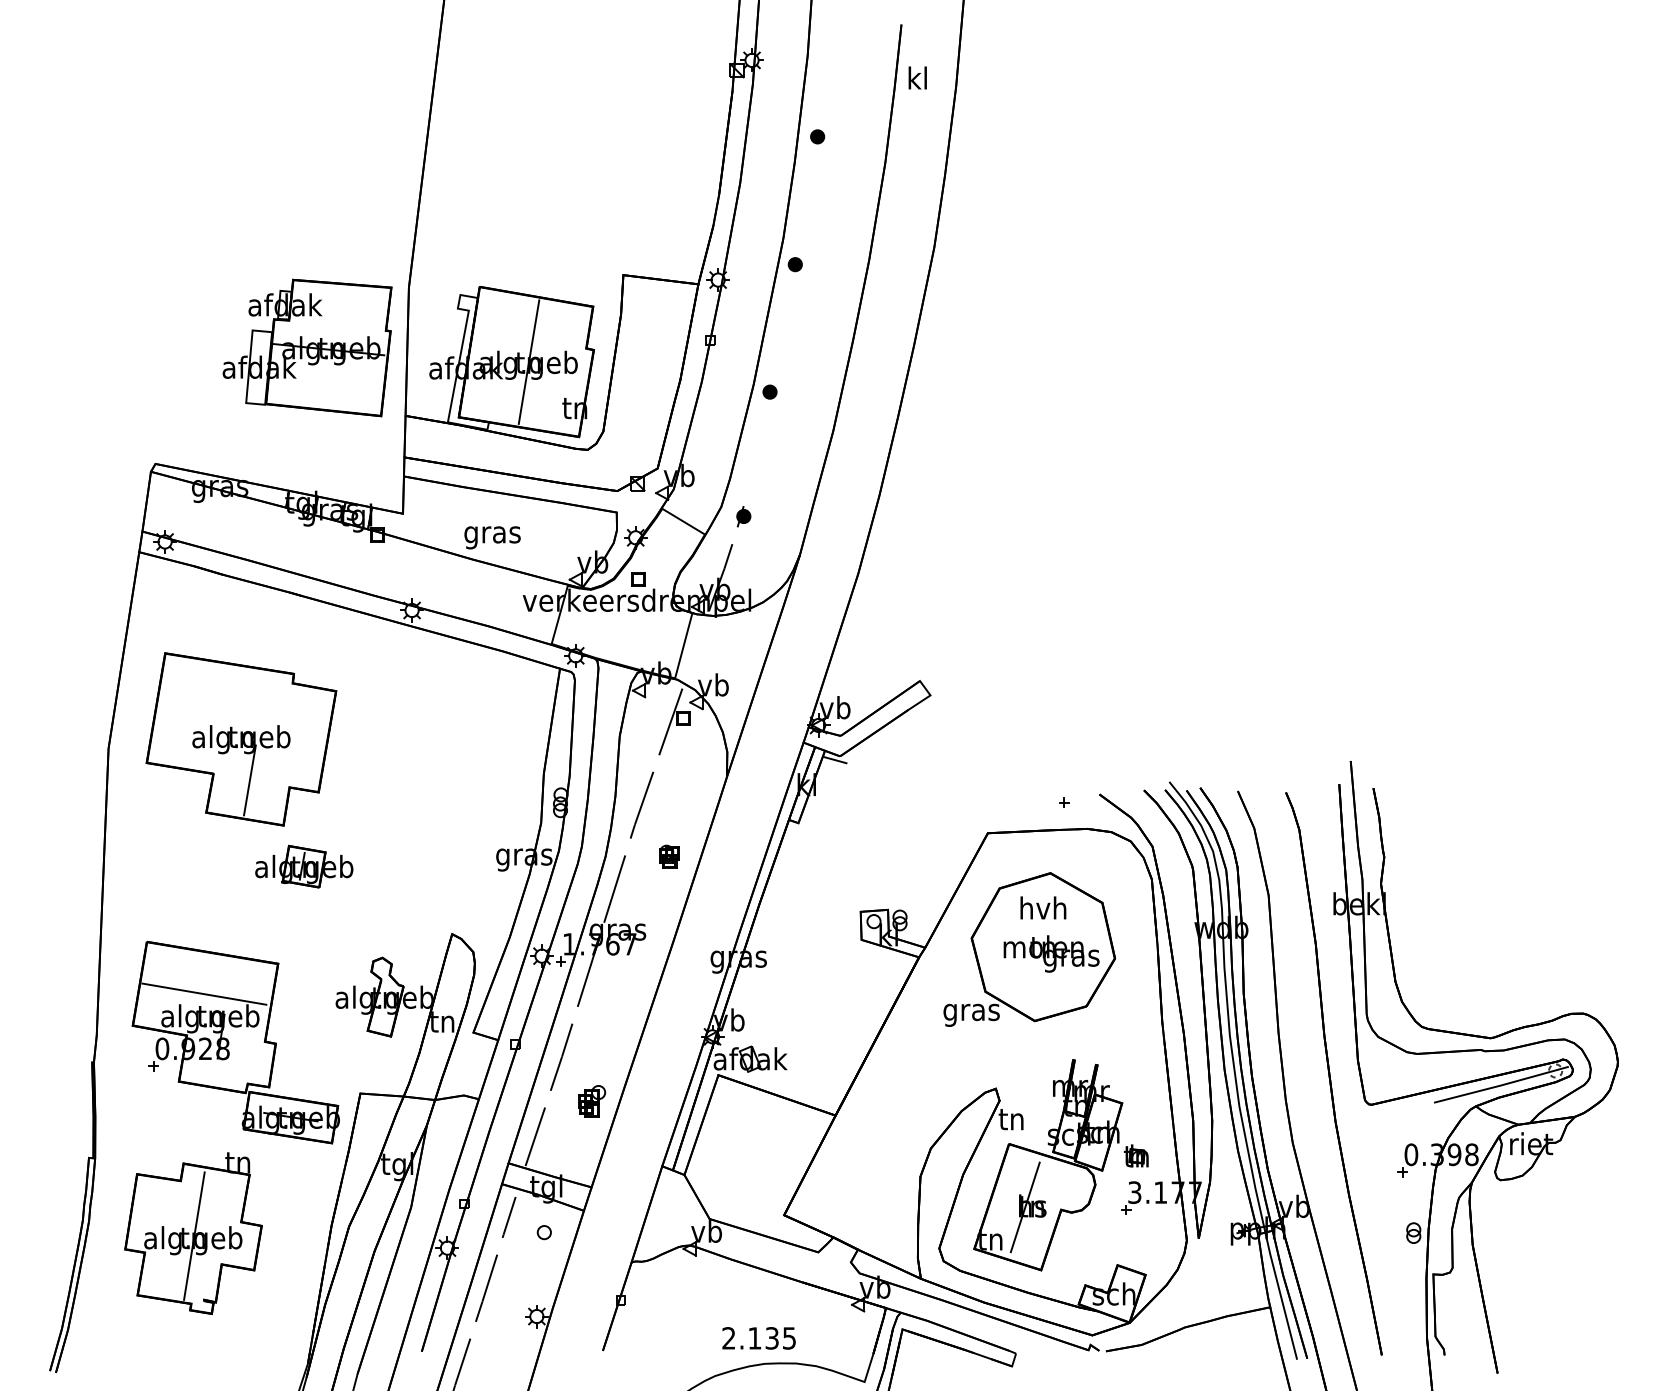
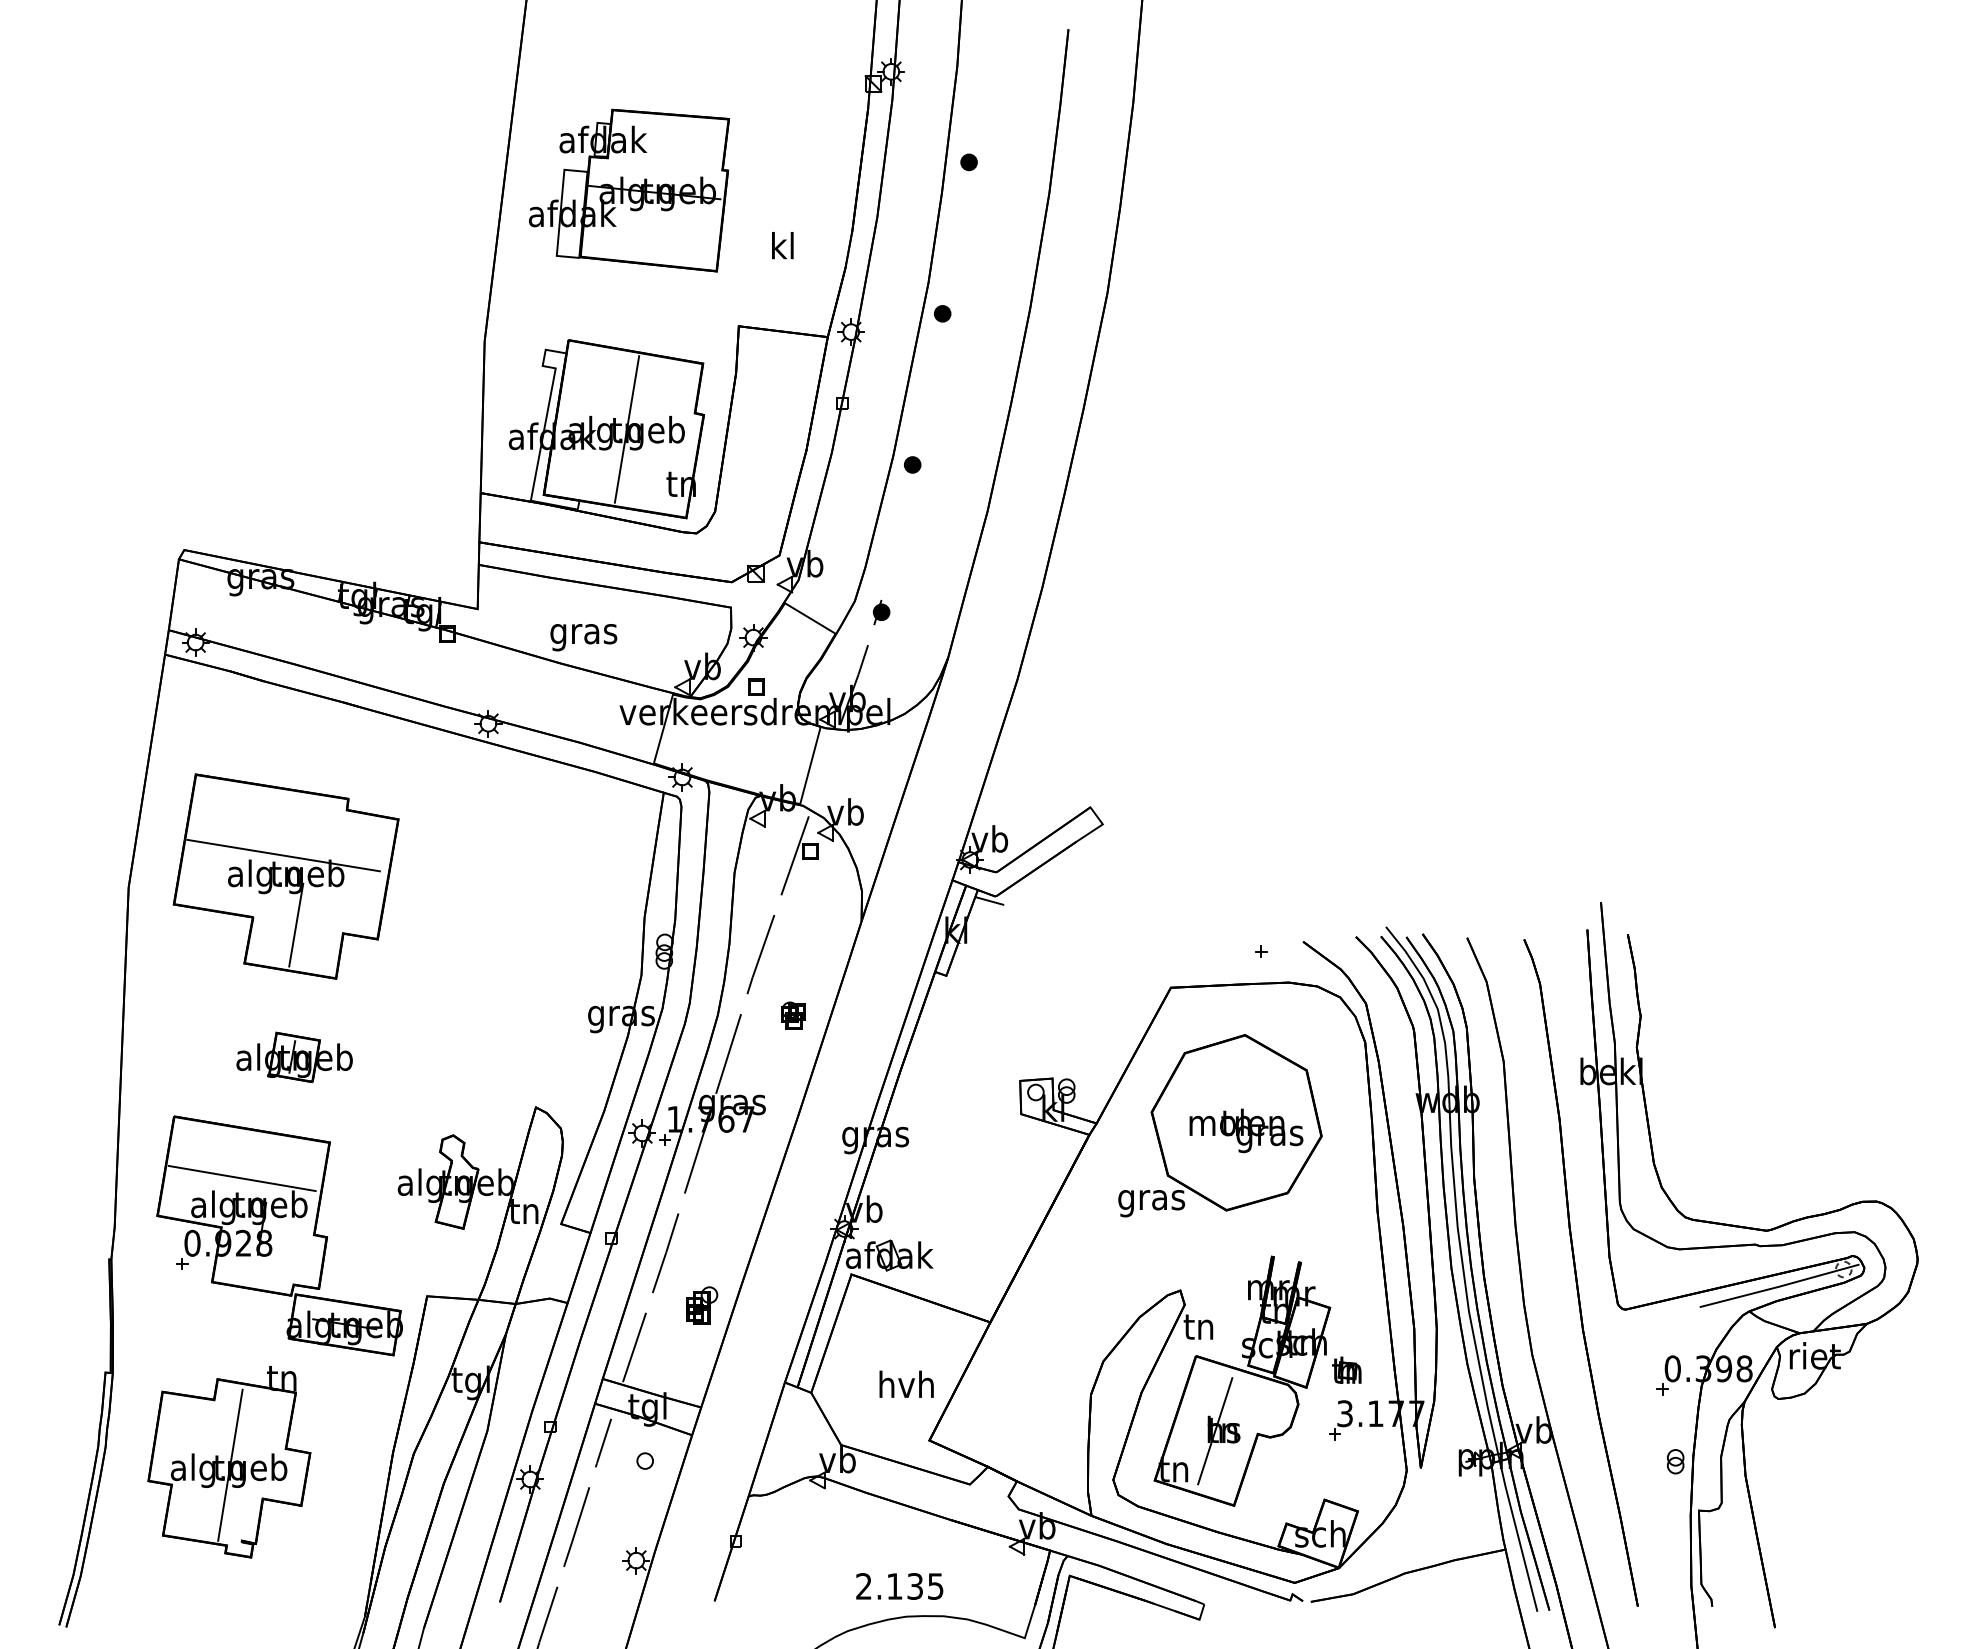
text: (917, 77) -> (782, 245), moved
part: (307, 347) -> (629, 190), moved
line: (239, 721) -> (283, 855), added
part: (304, 866) -> (294, 1057), moved
text: (1043, 907) -> (906, 1383), moved

